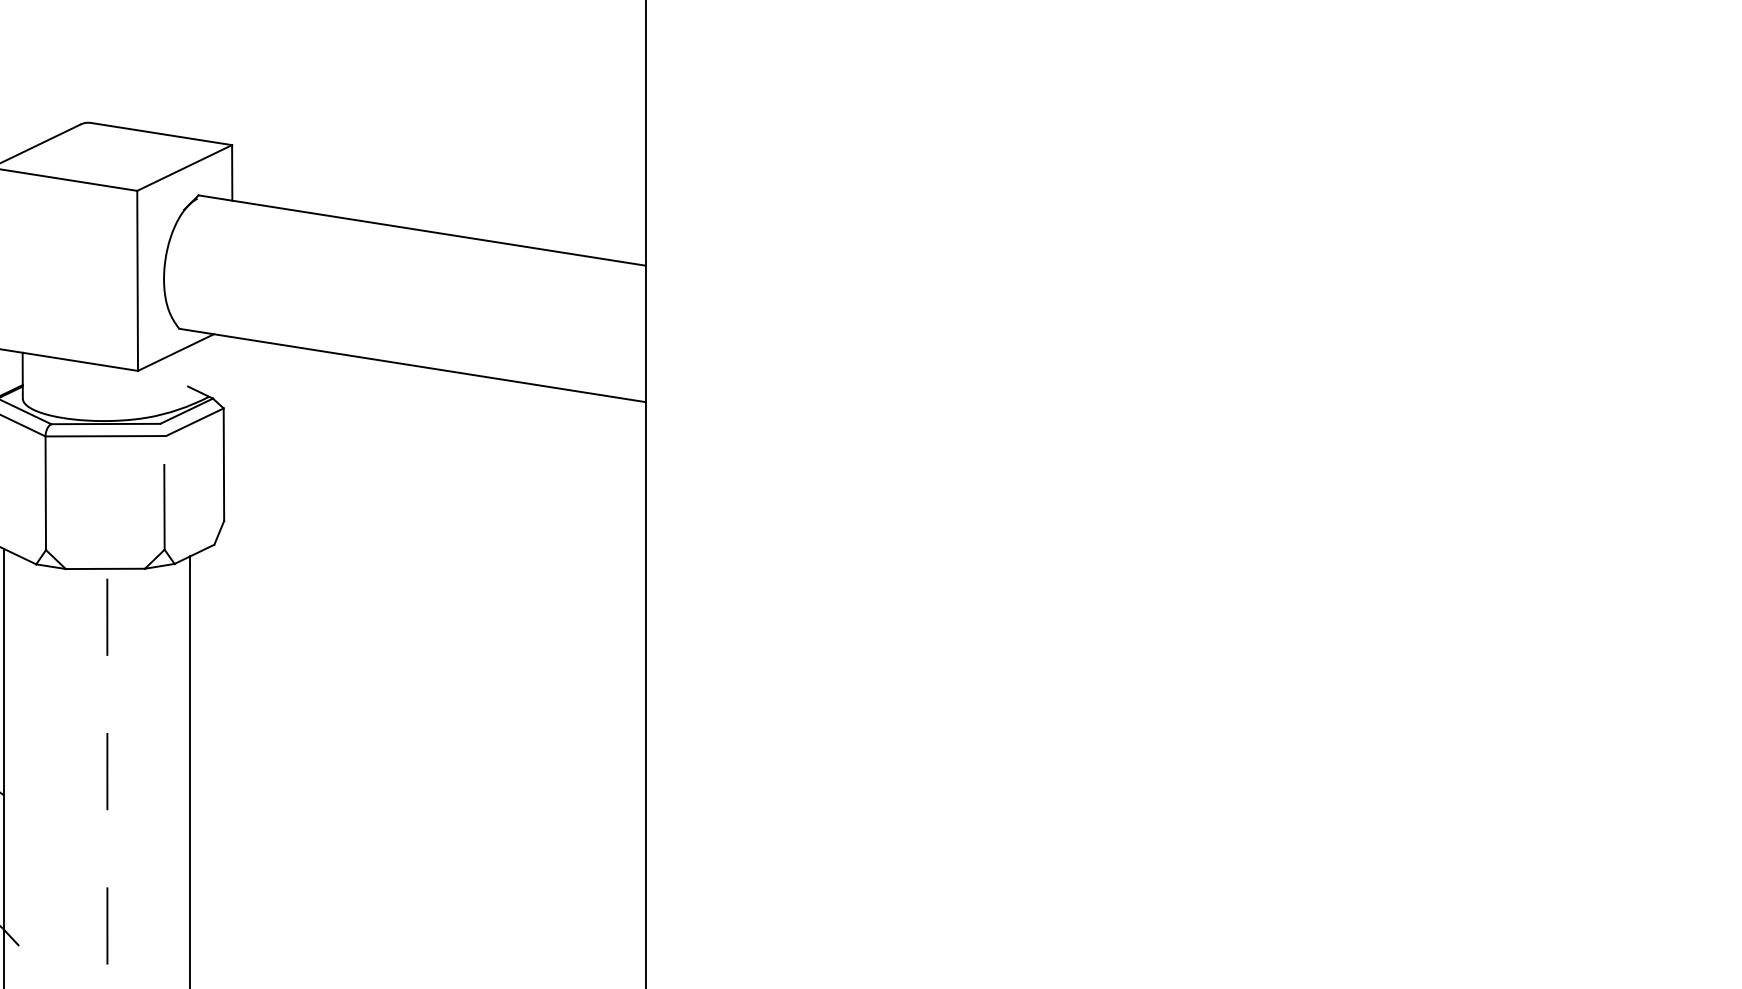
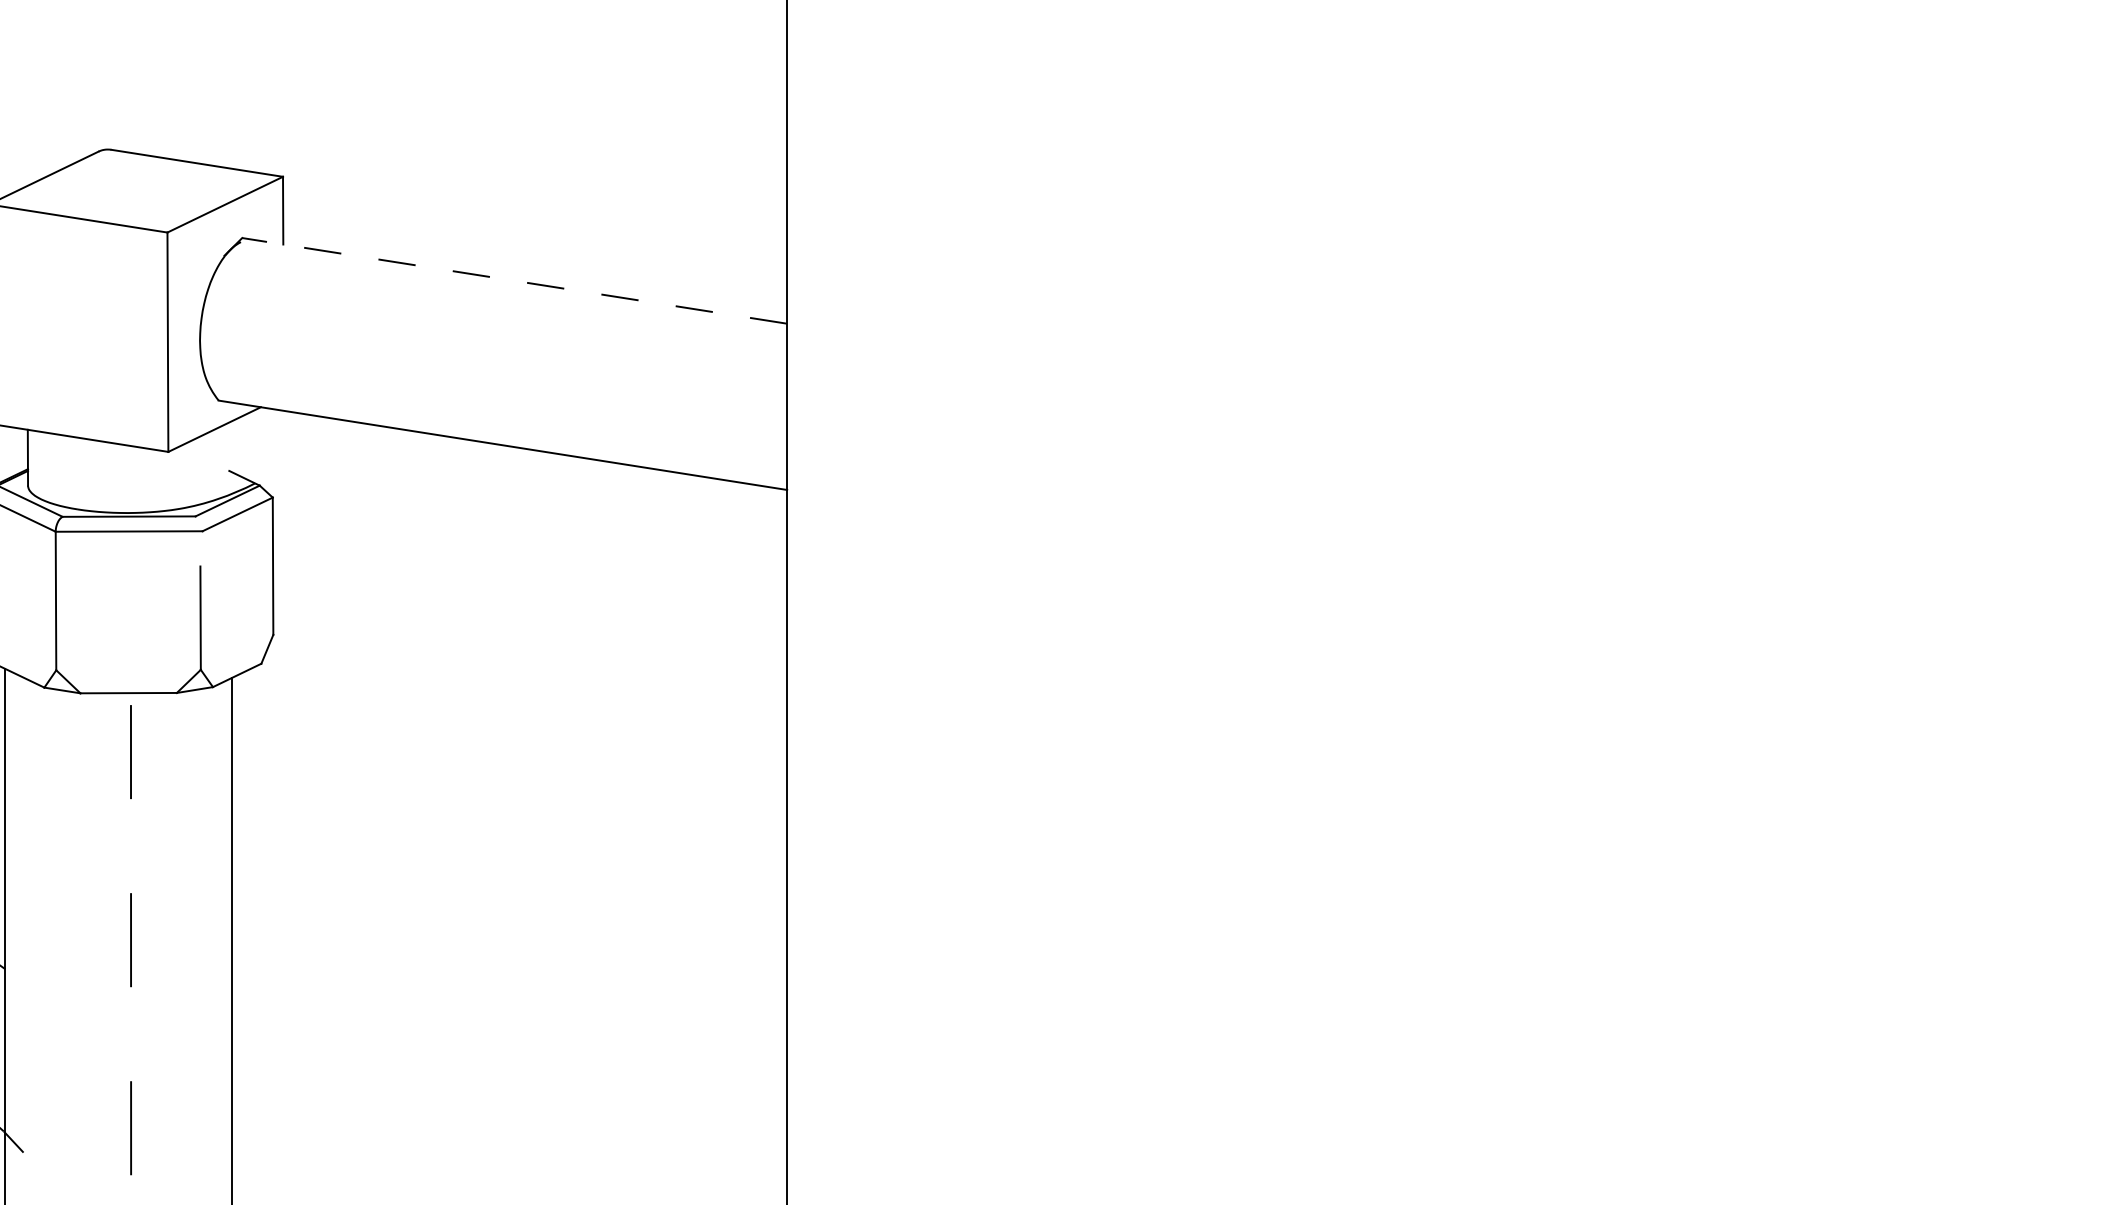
line: (422, 230) -> (514, 280), solid -> dashed

